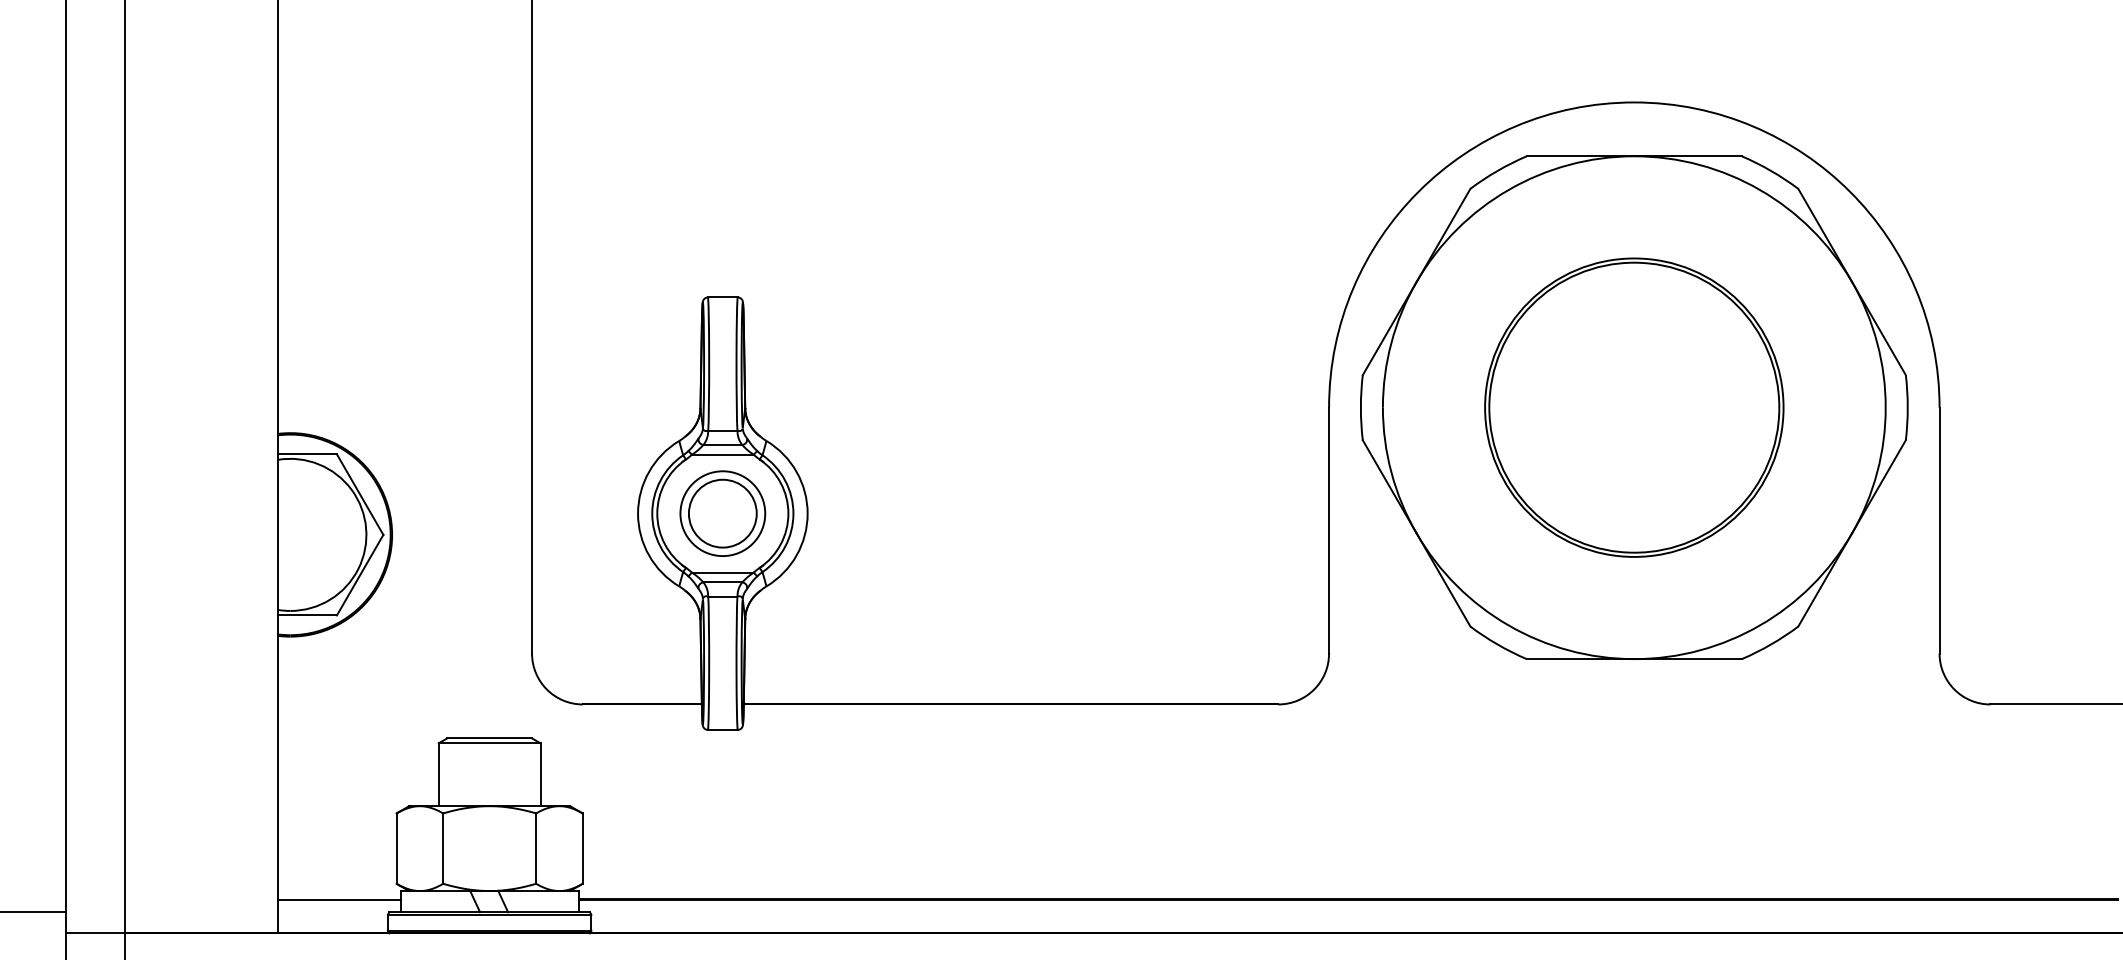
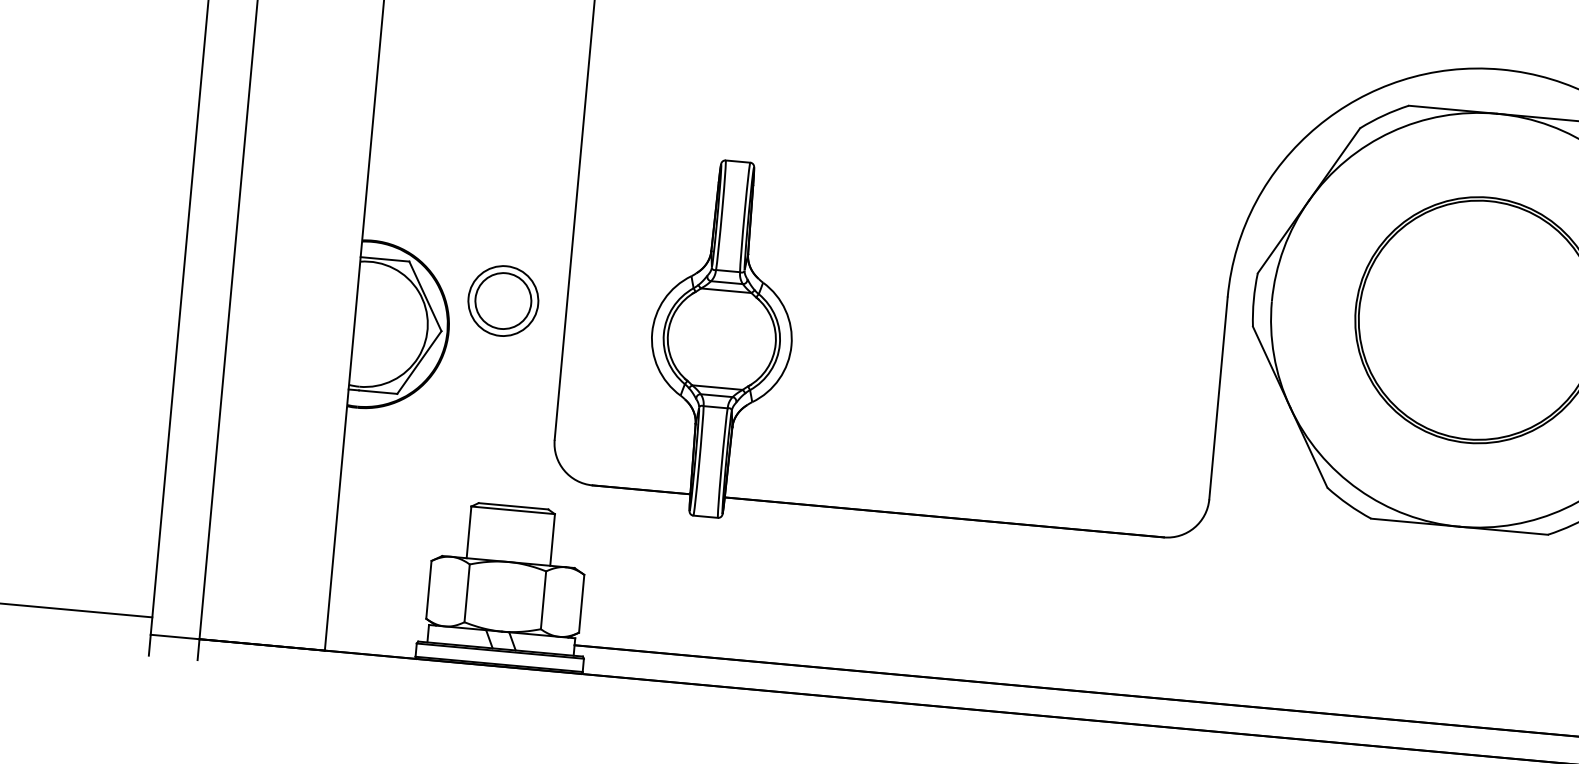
part: (722, 513) -> (503, 300), moved
line: (338, 899) -> (377, 627), removed

